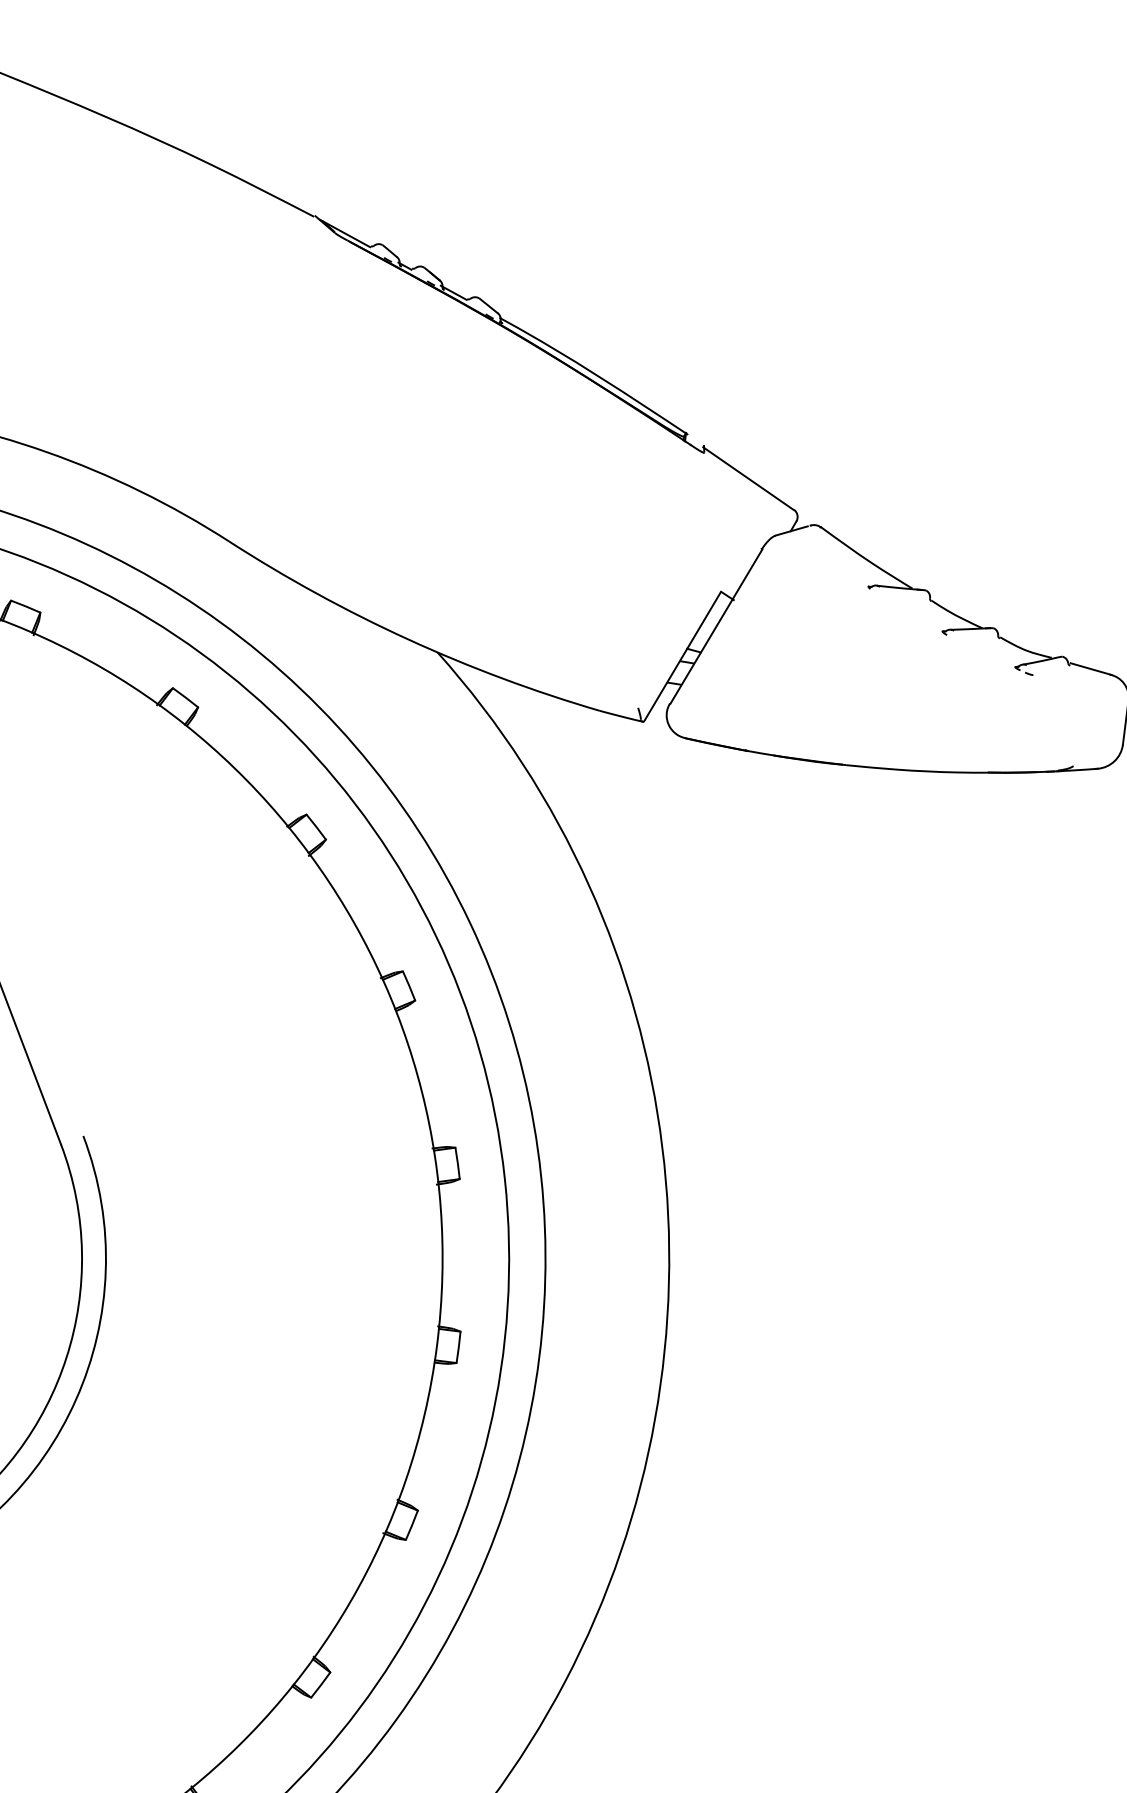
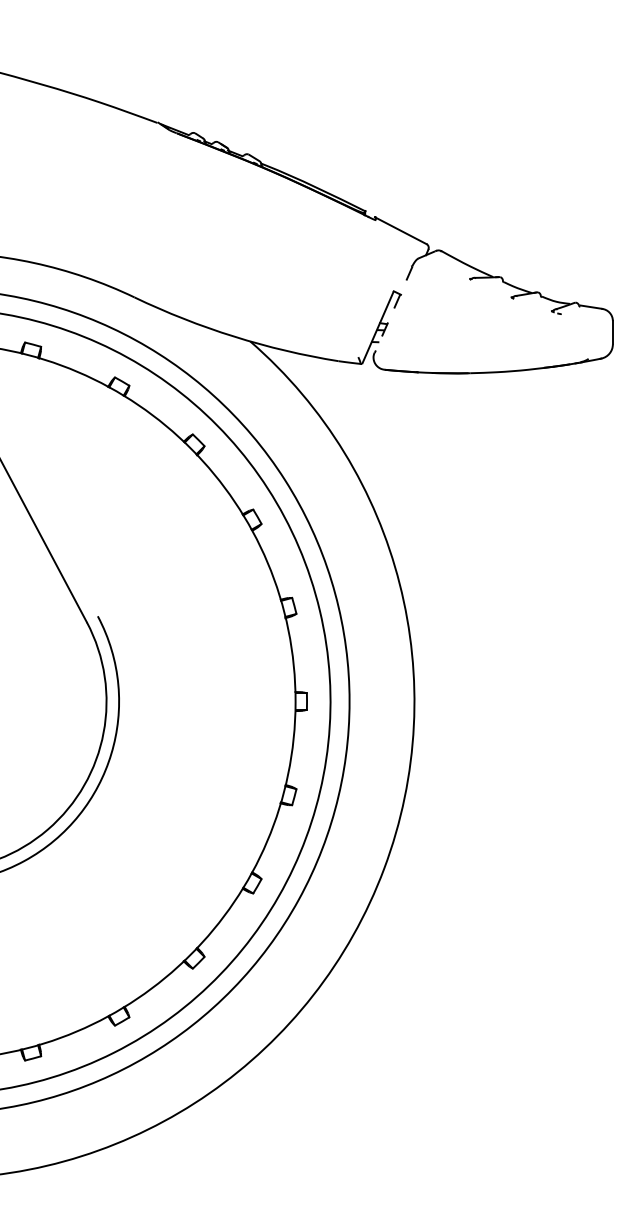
line: (715, 628) -> (393, 310), solid -> dashed

